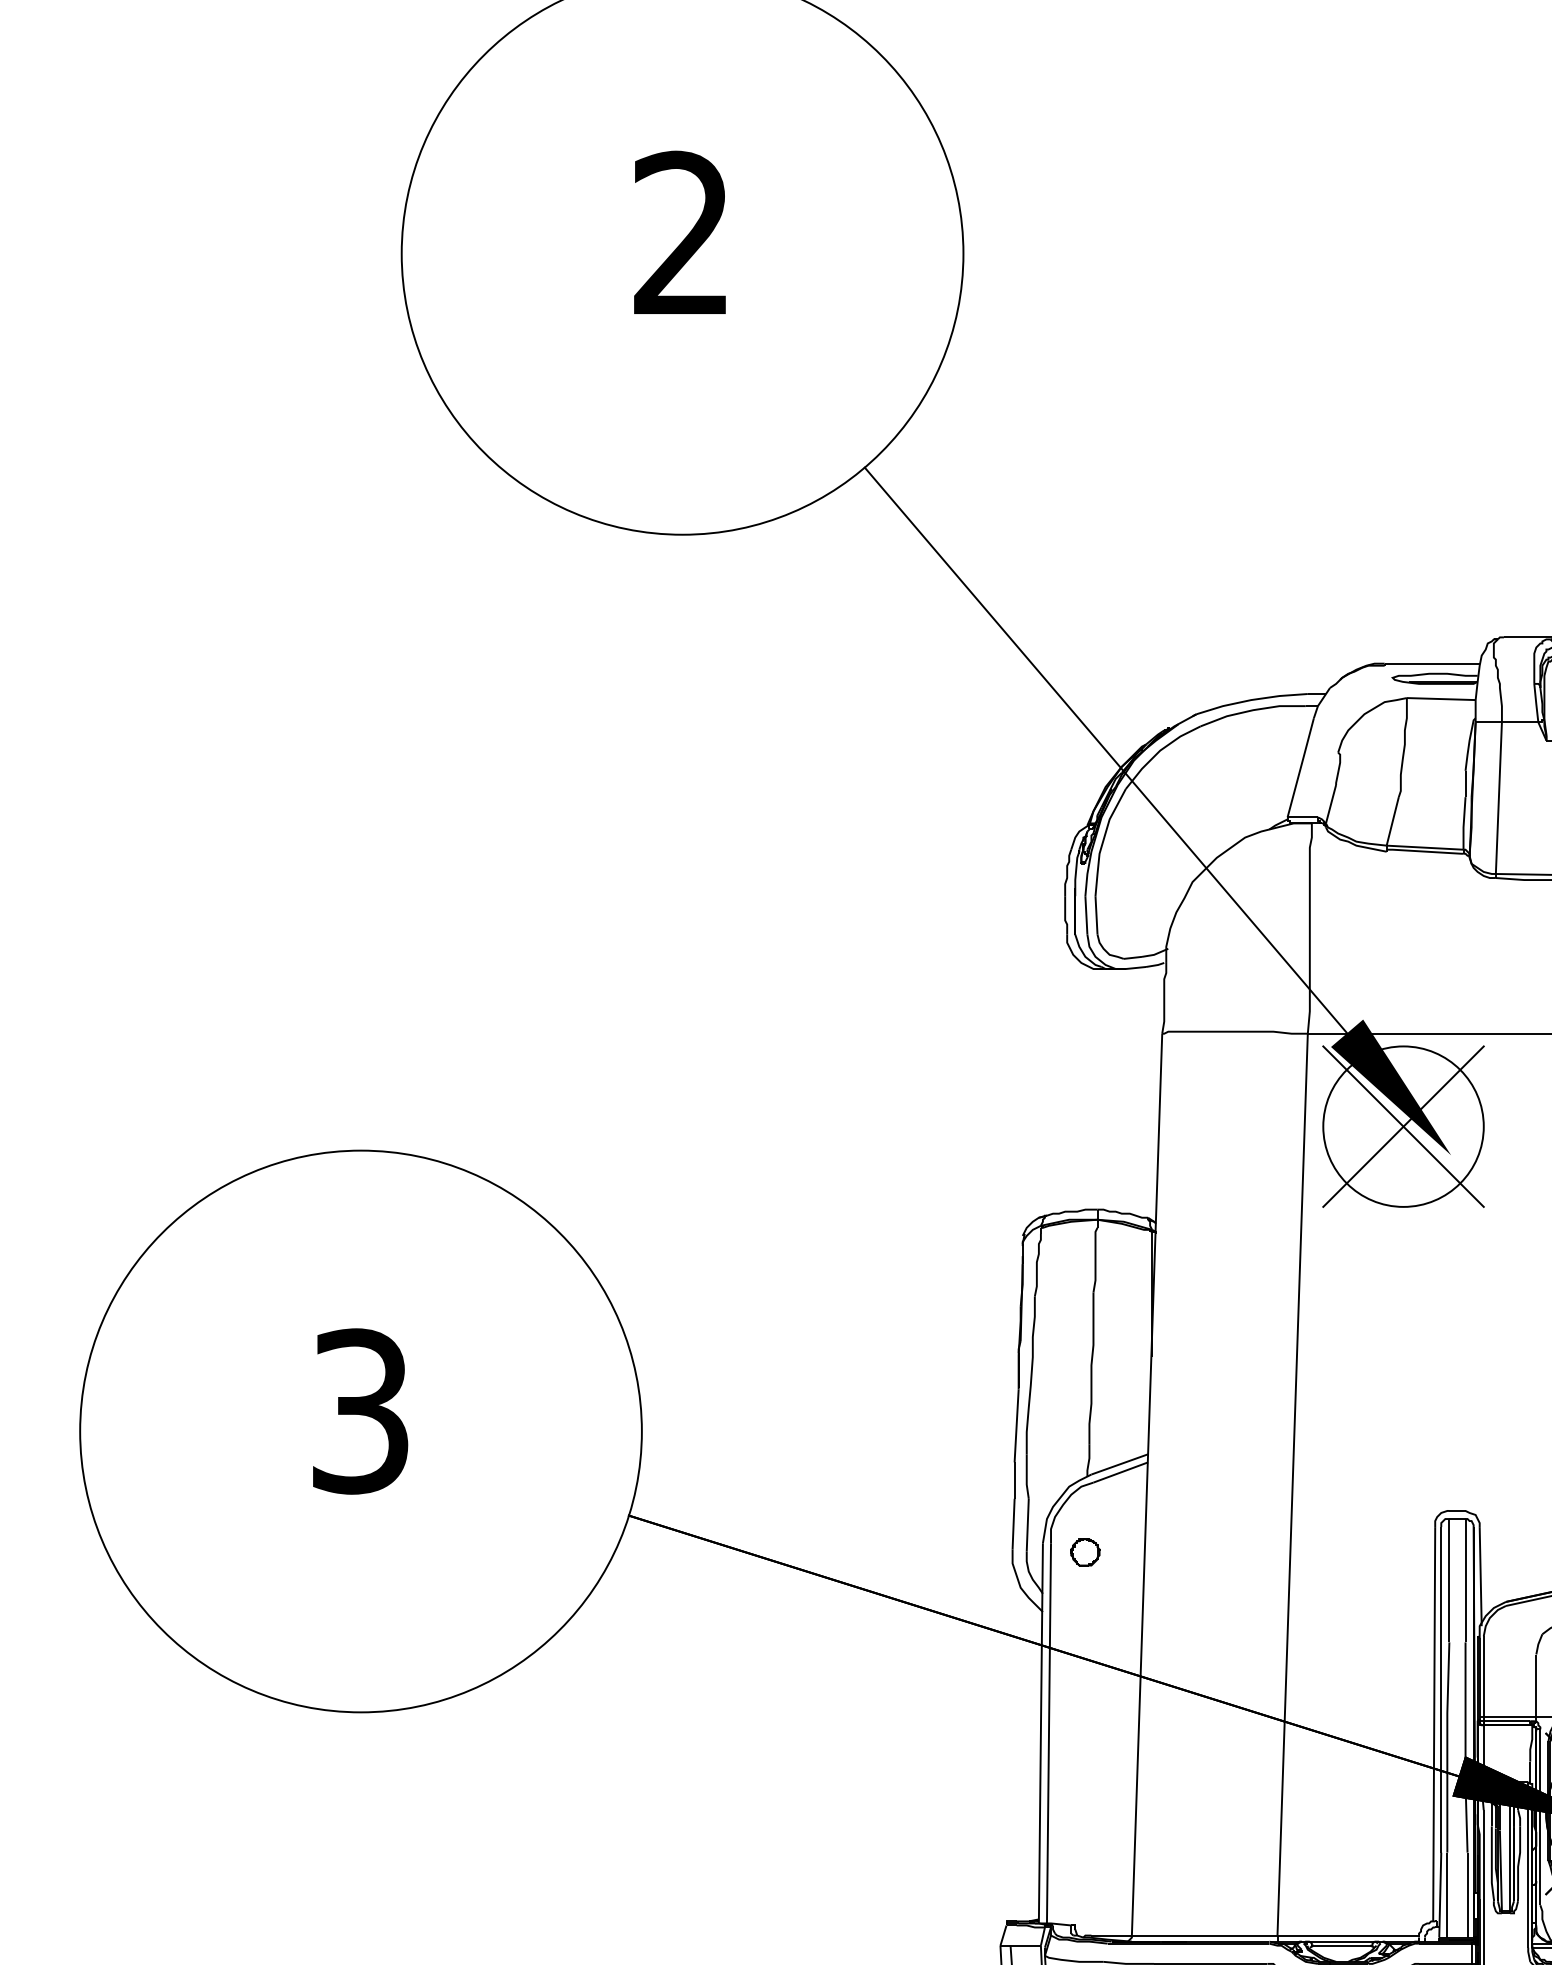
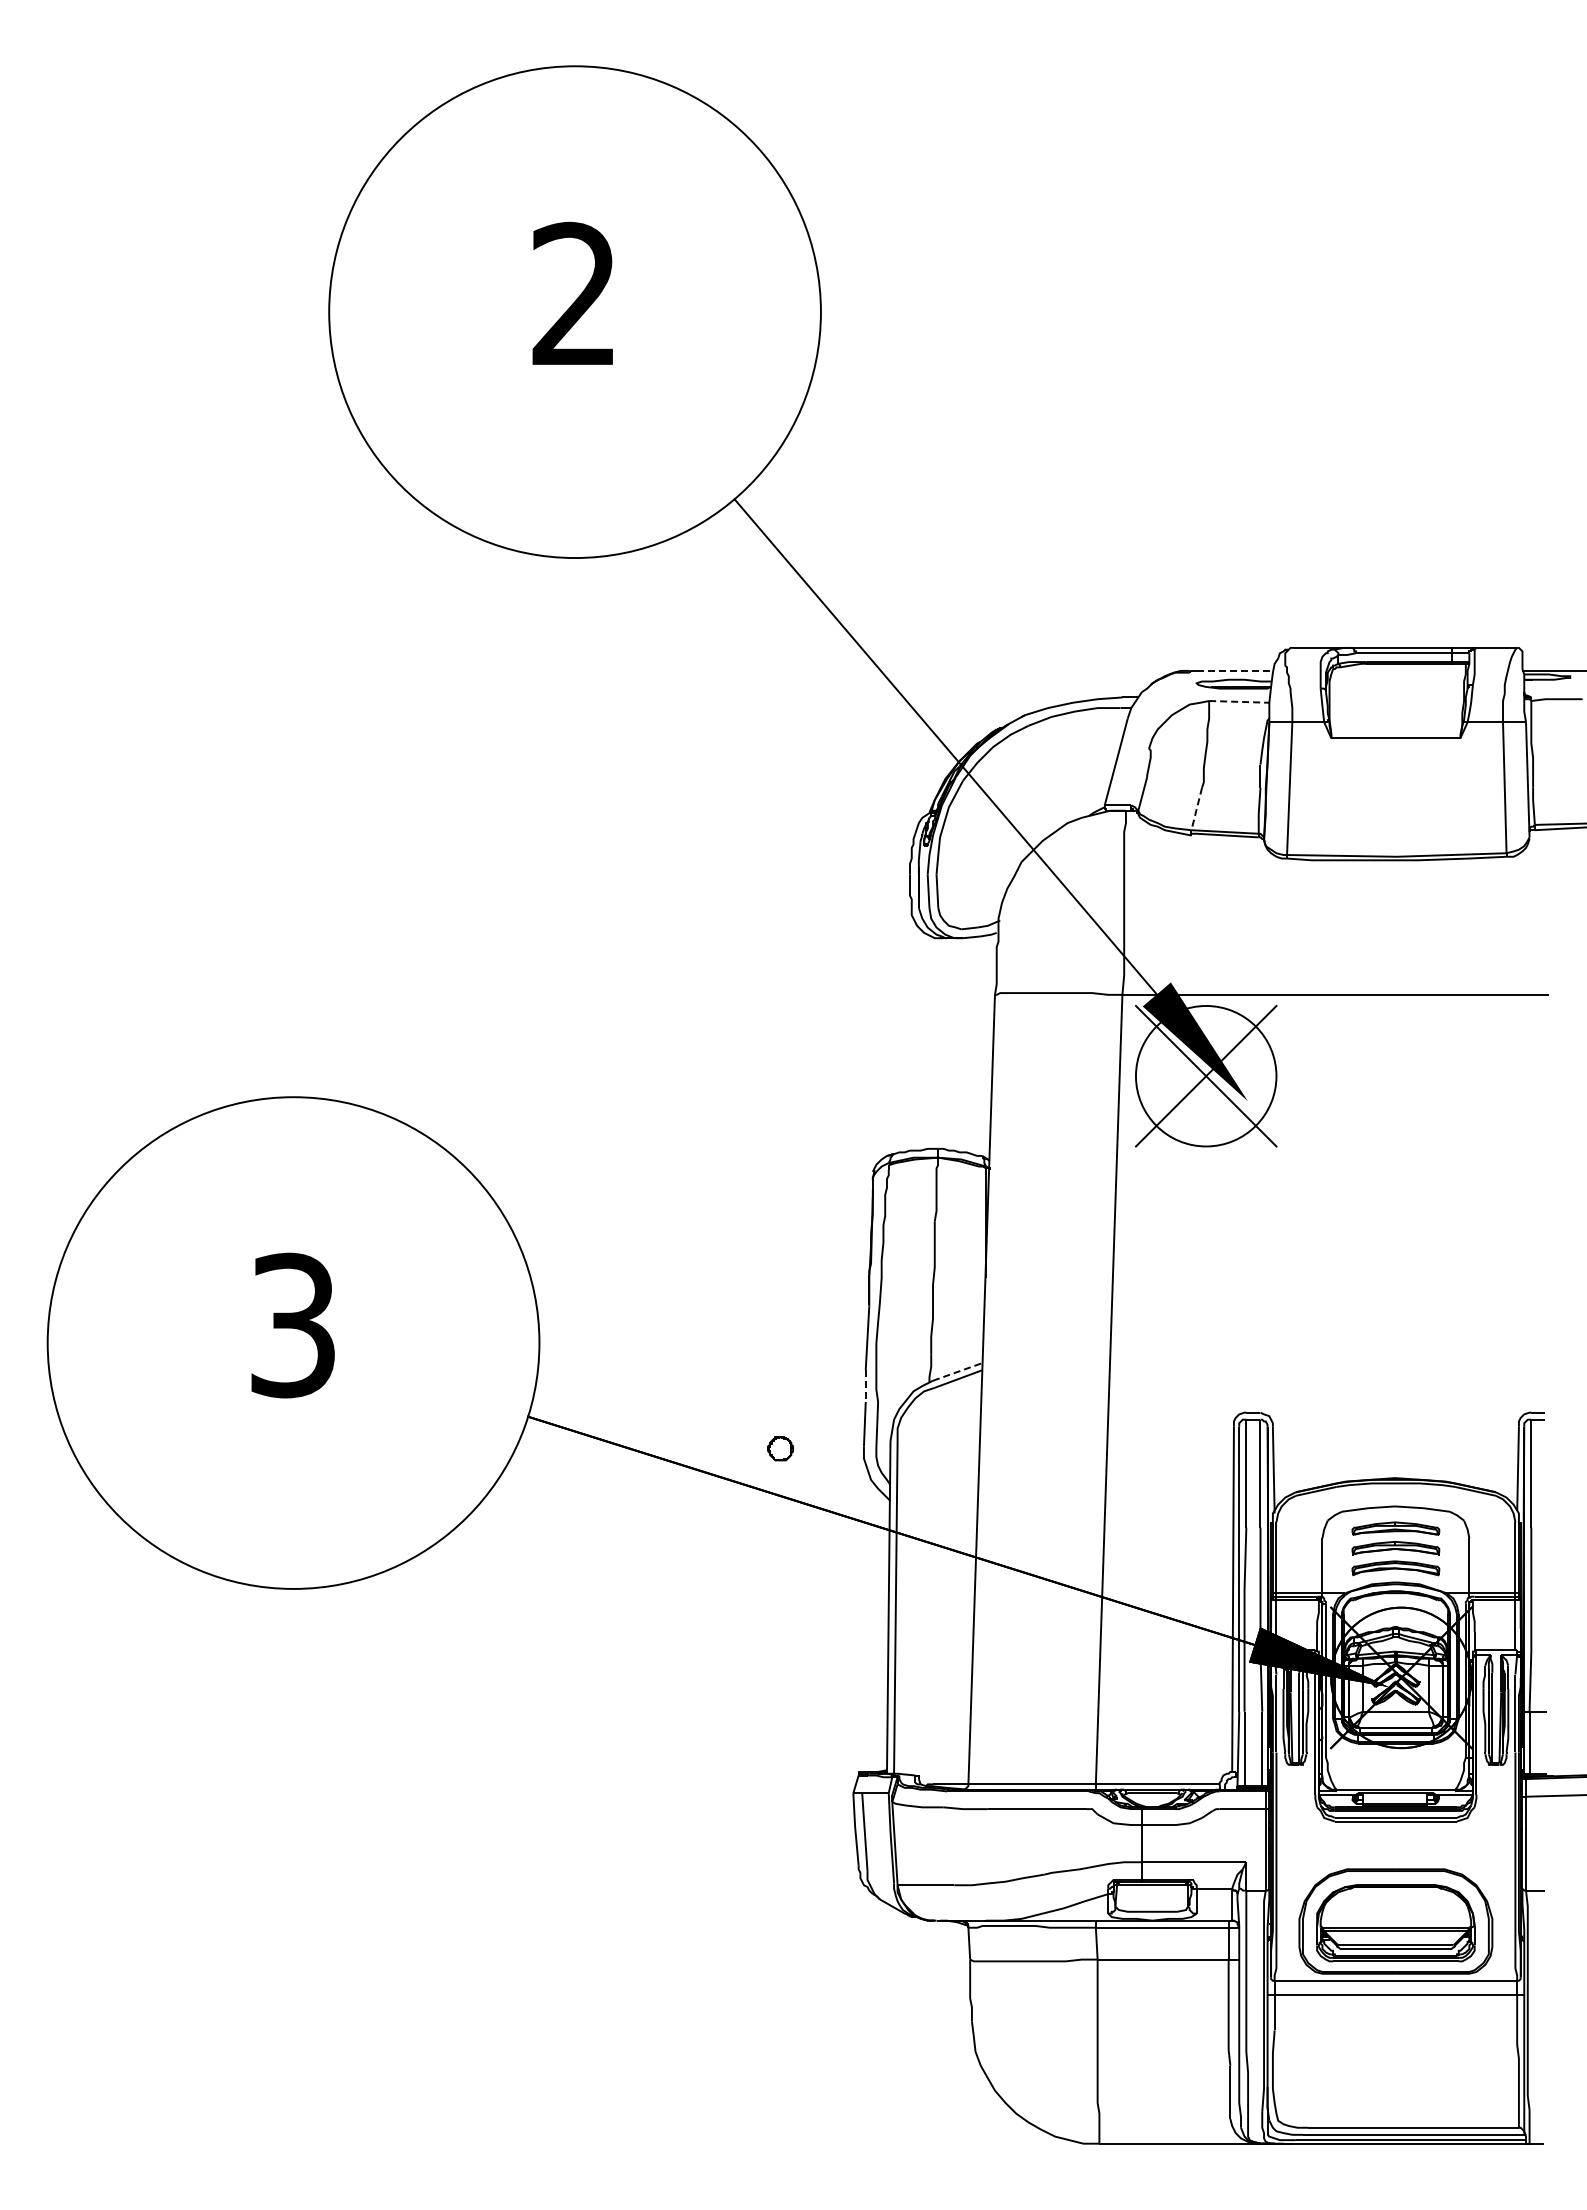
line: (1436, 663) -> (1235, 670), solid -> dashed
line: (1441, 698) -> (1239, 701), solid -> dashed
line: (1392, 820) -> (1196, 808), solid -> dashed
line: (1120, 1463) -> (958, 1371), solid -> dashed
line: (1014, 1481) -> (865, 1386), solid -> dashed
part: (1085, 1551) -> (780, 1448), moved

